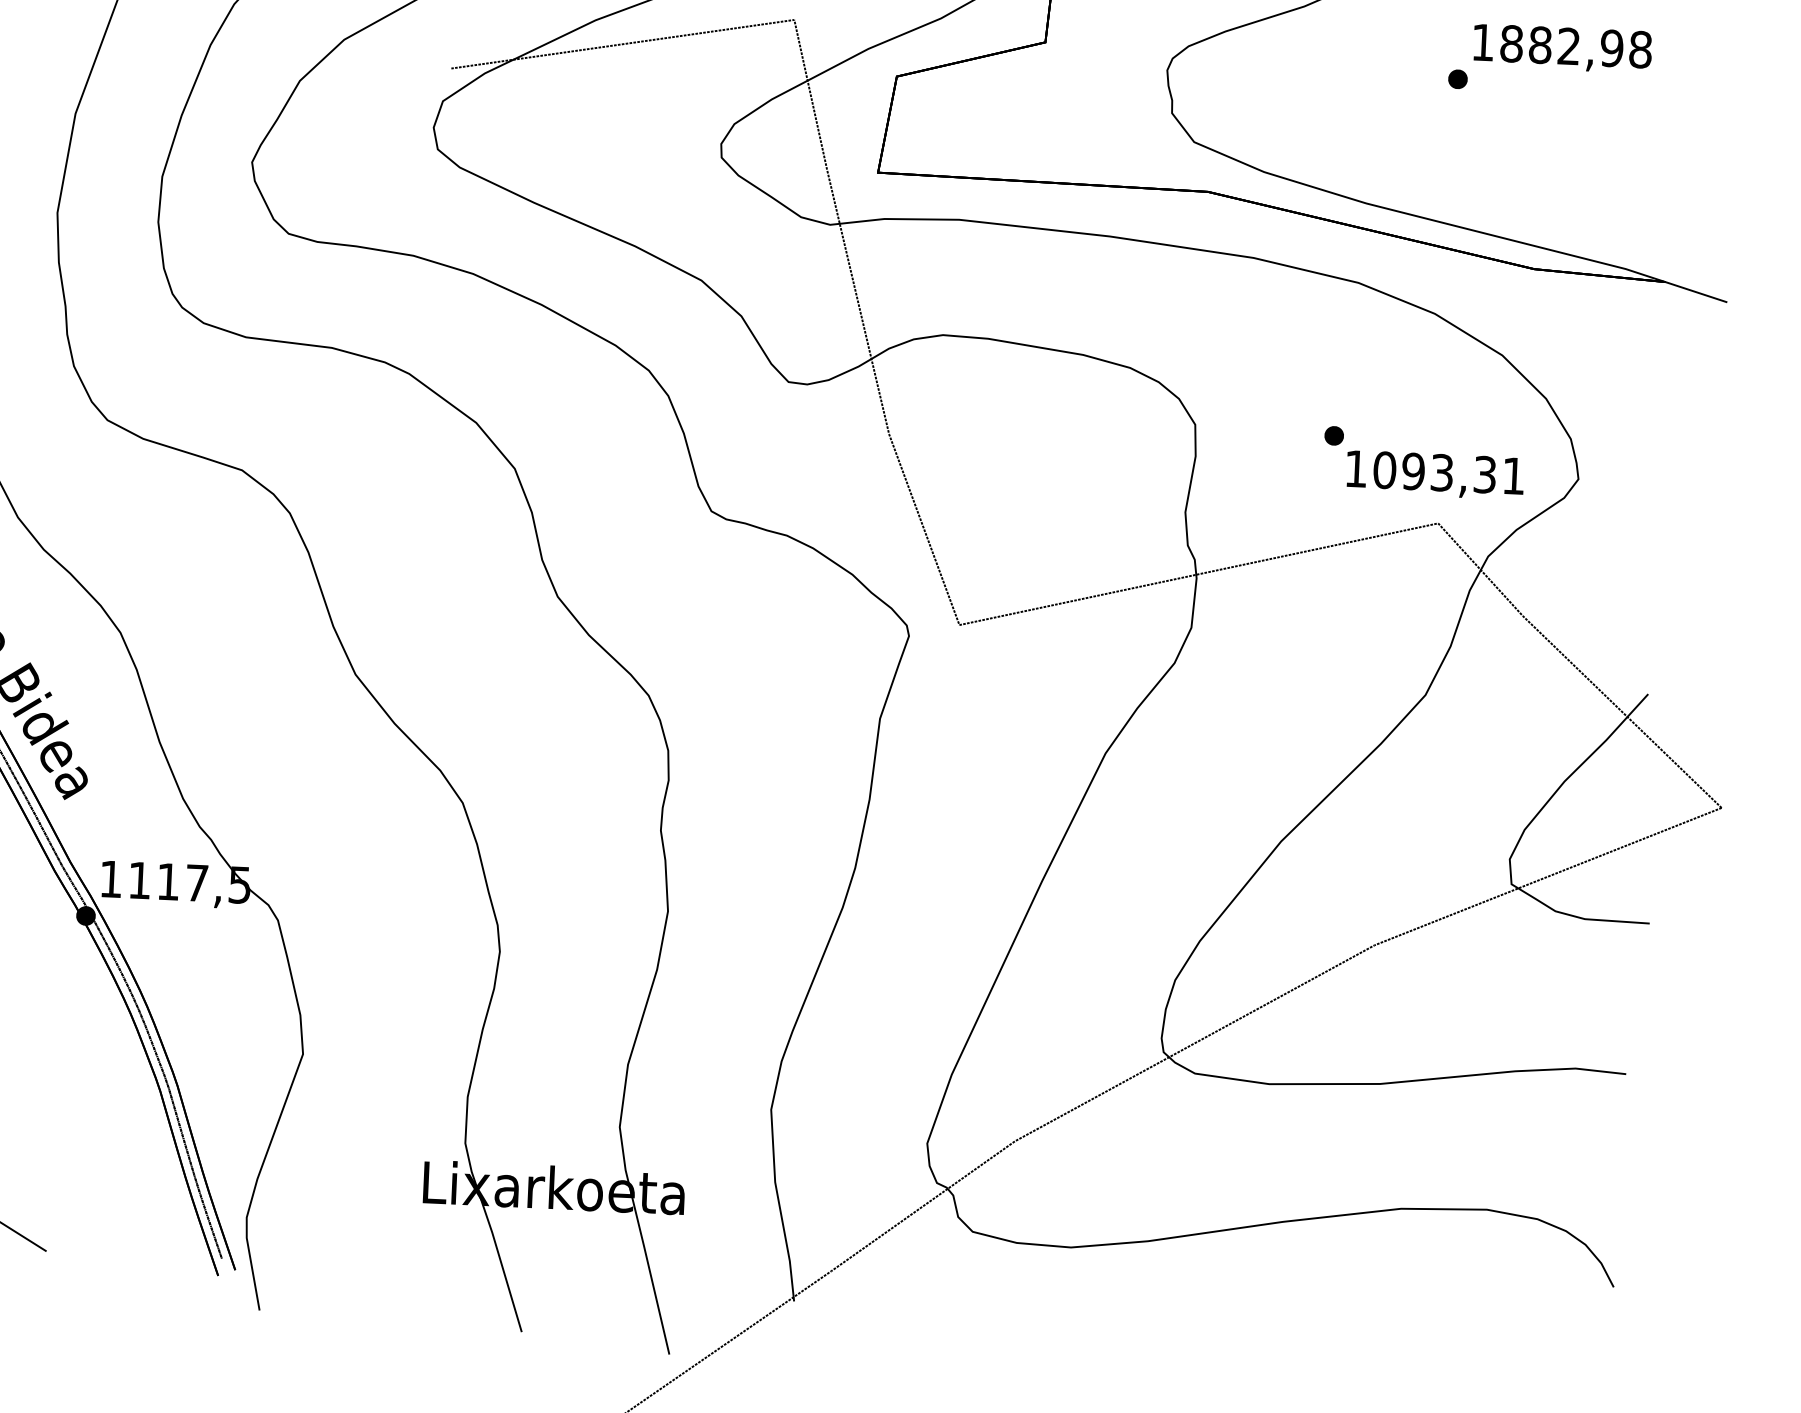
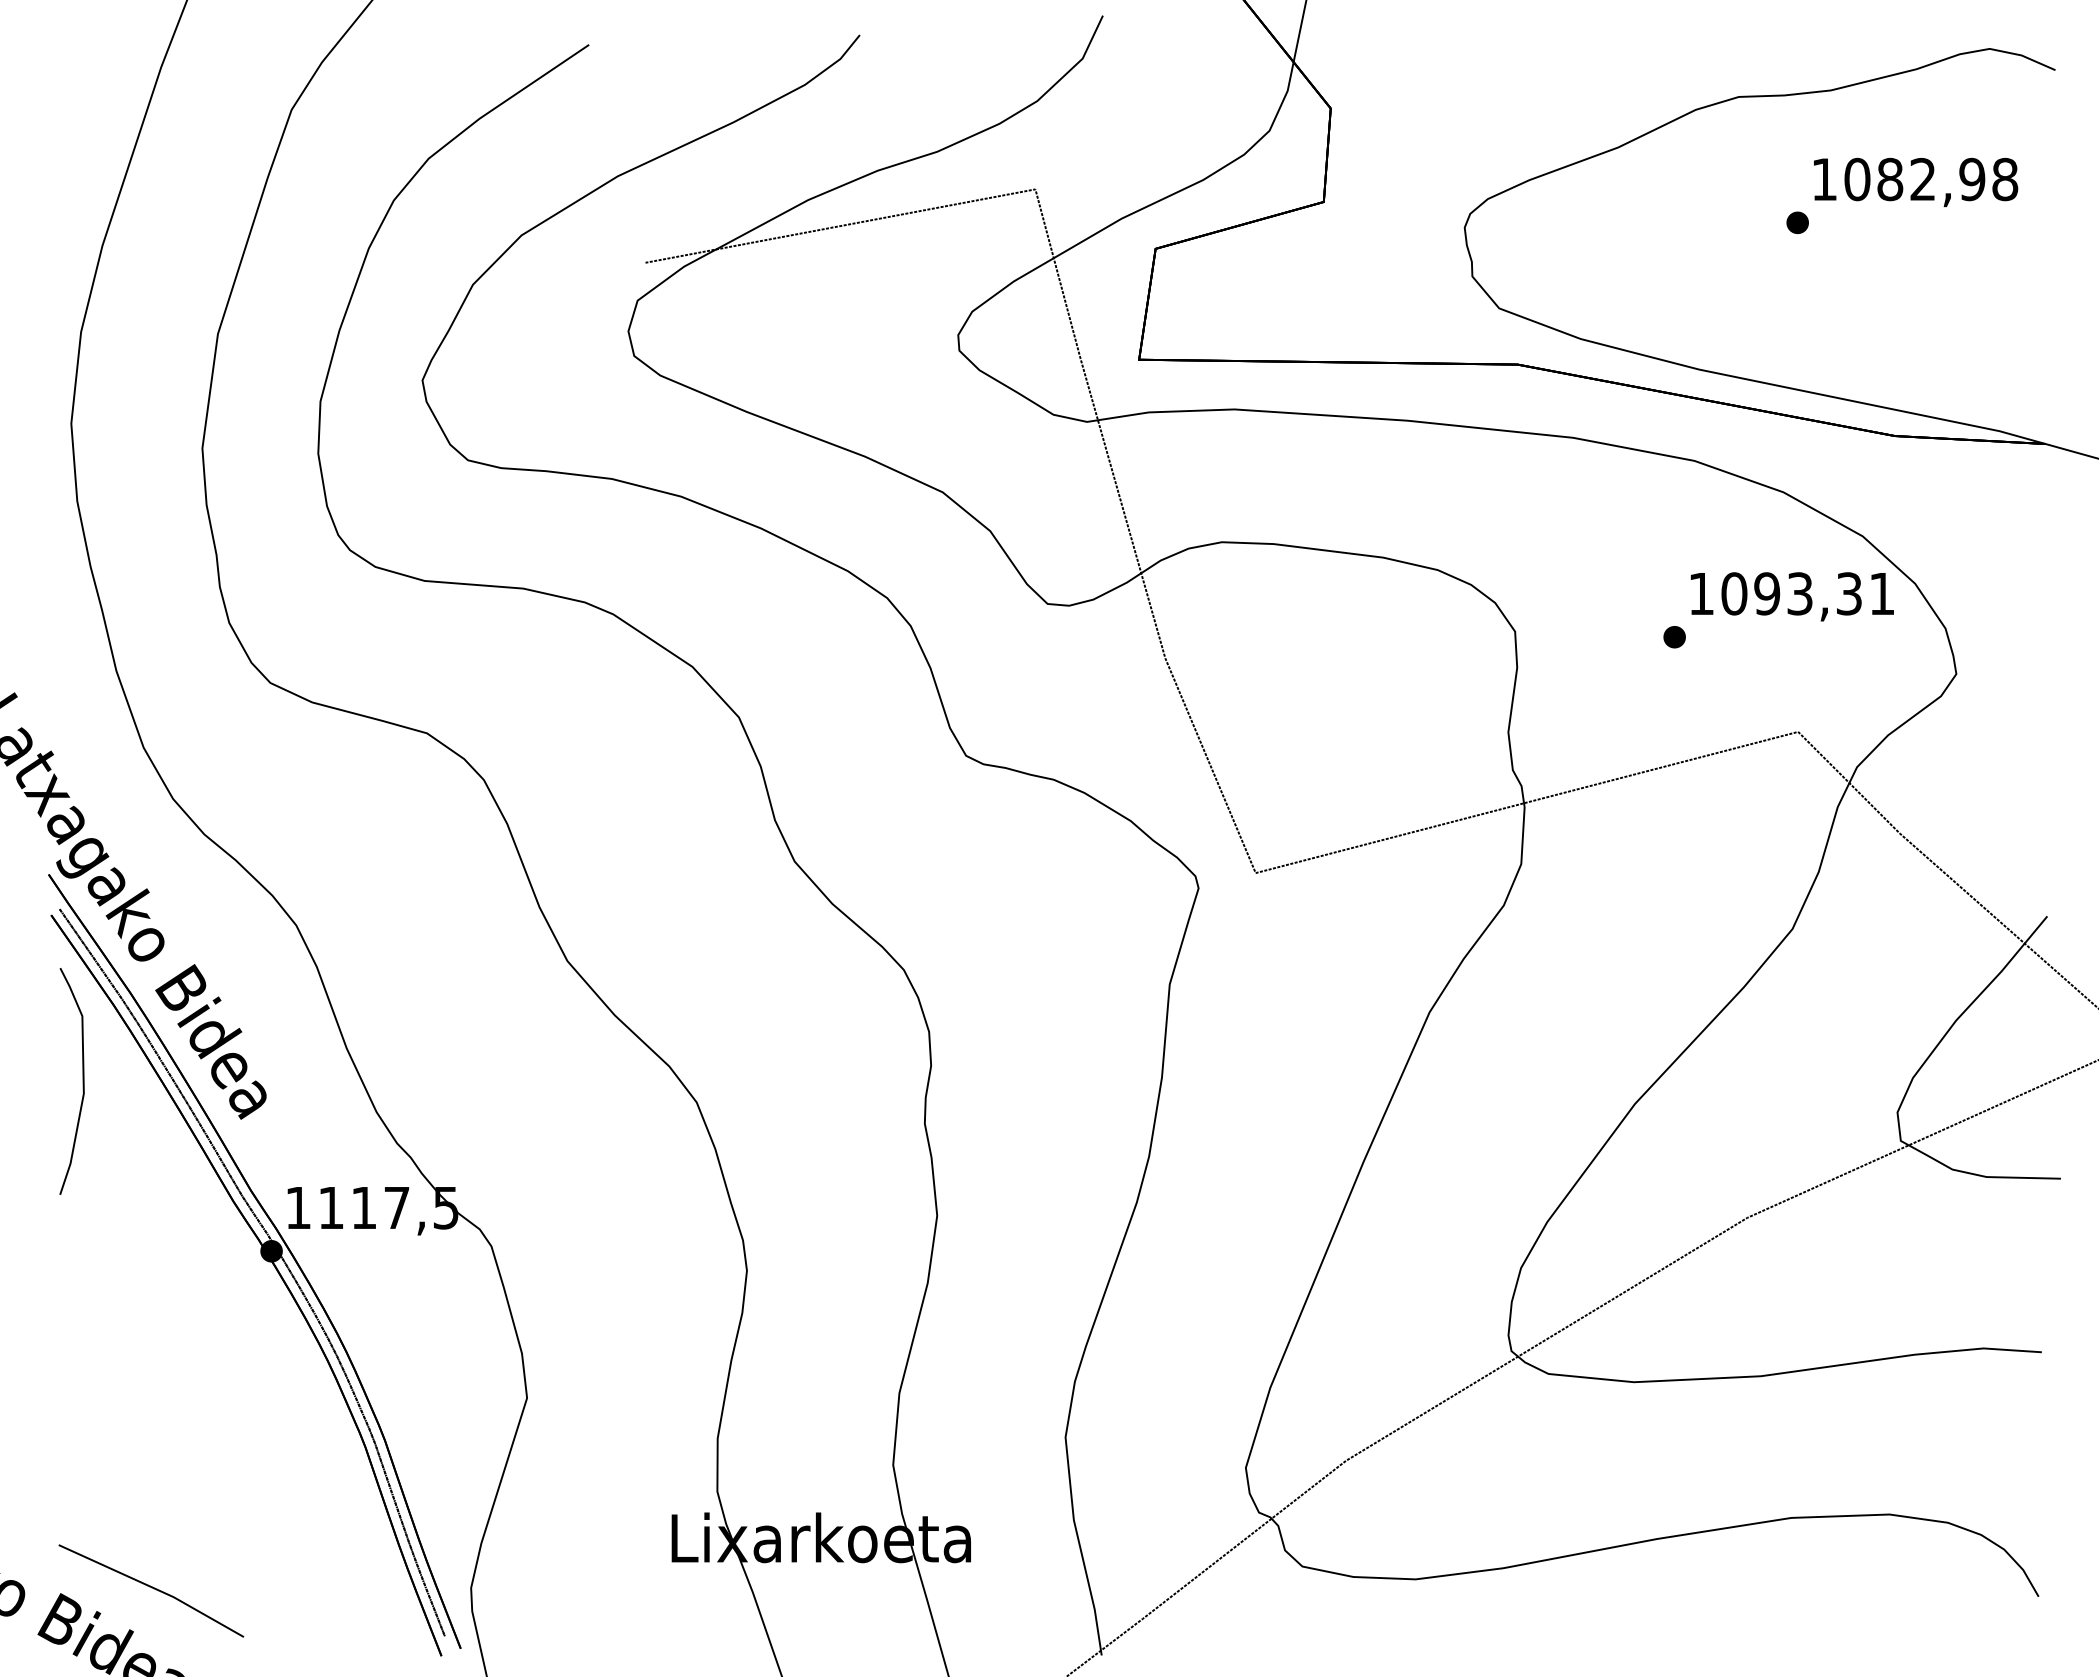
text: (1511, 43) -> (1857, 179), 1882,98 -> 1082,98
text: (1435, 474) -> (1792, 596), moved

